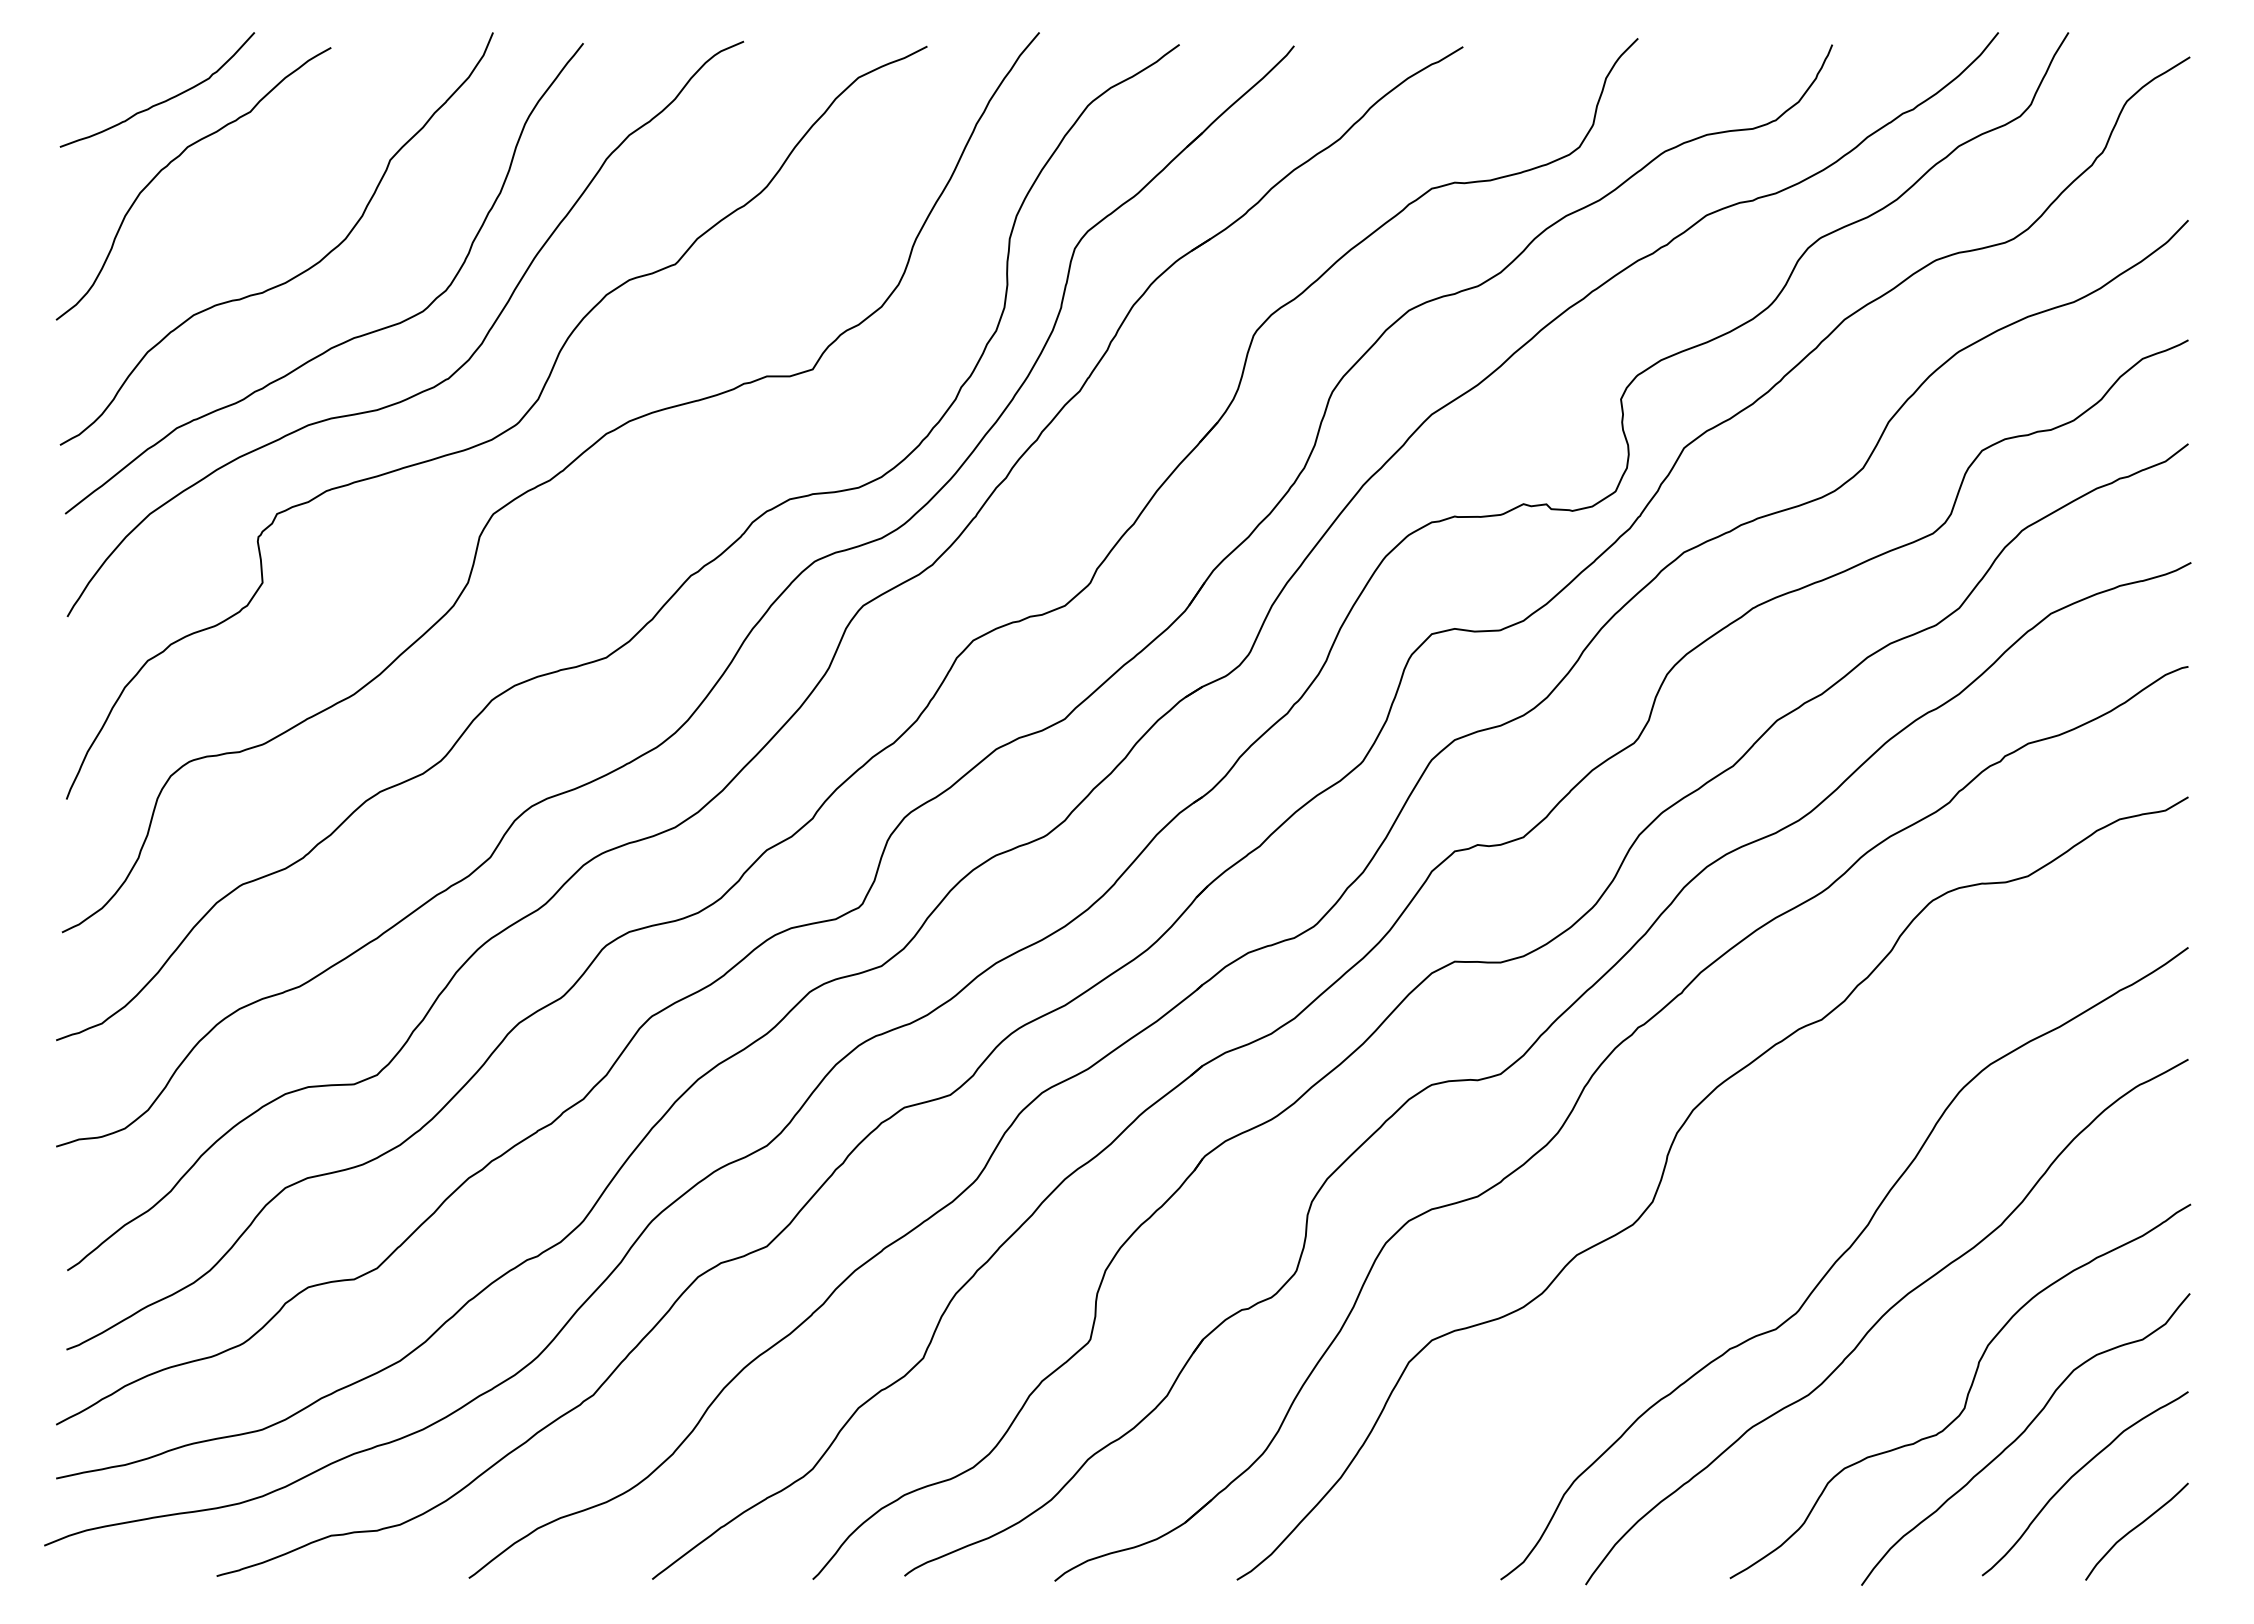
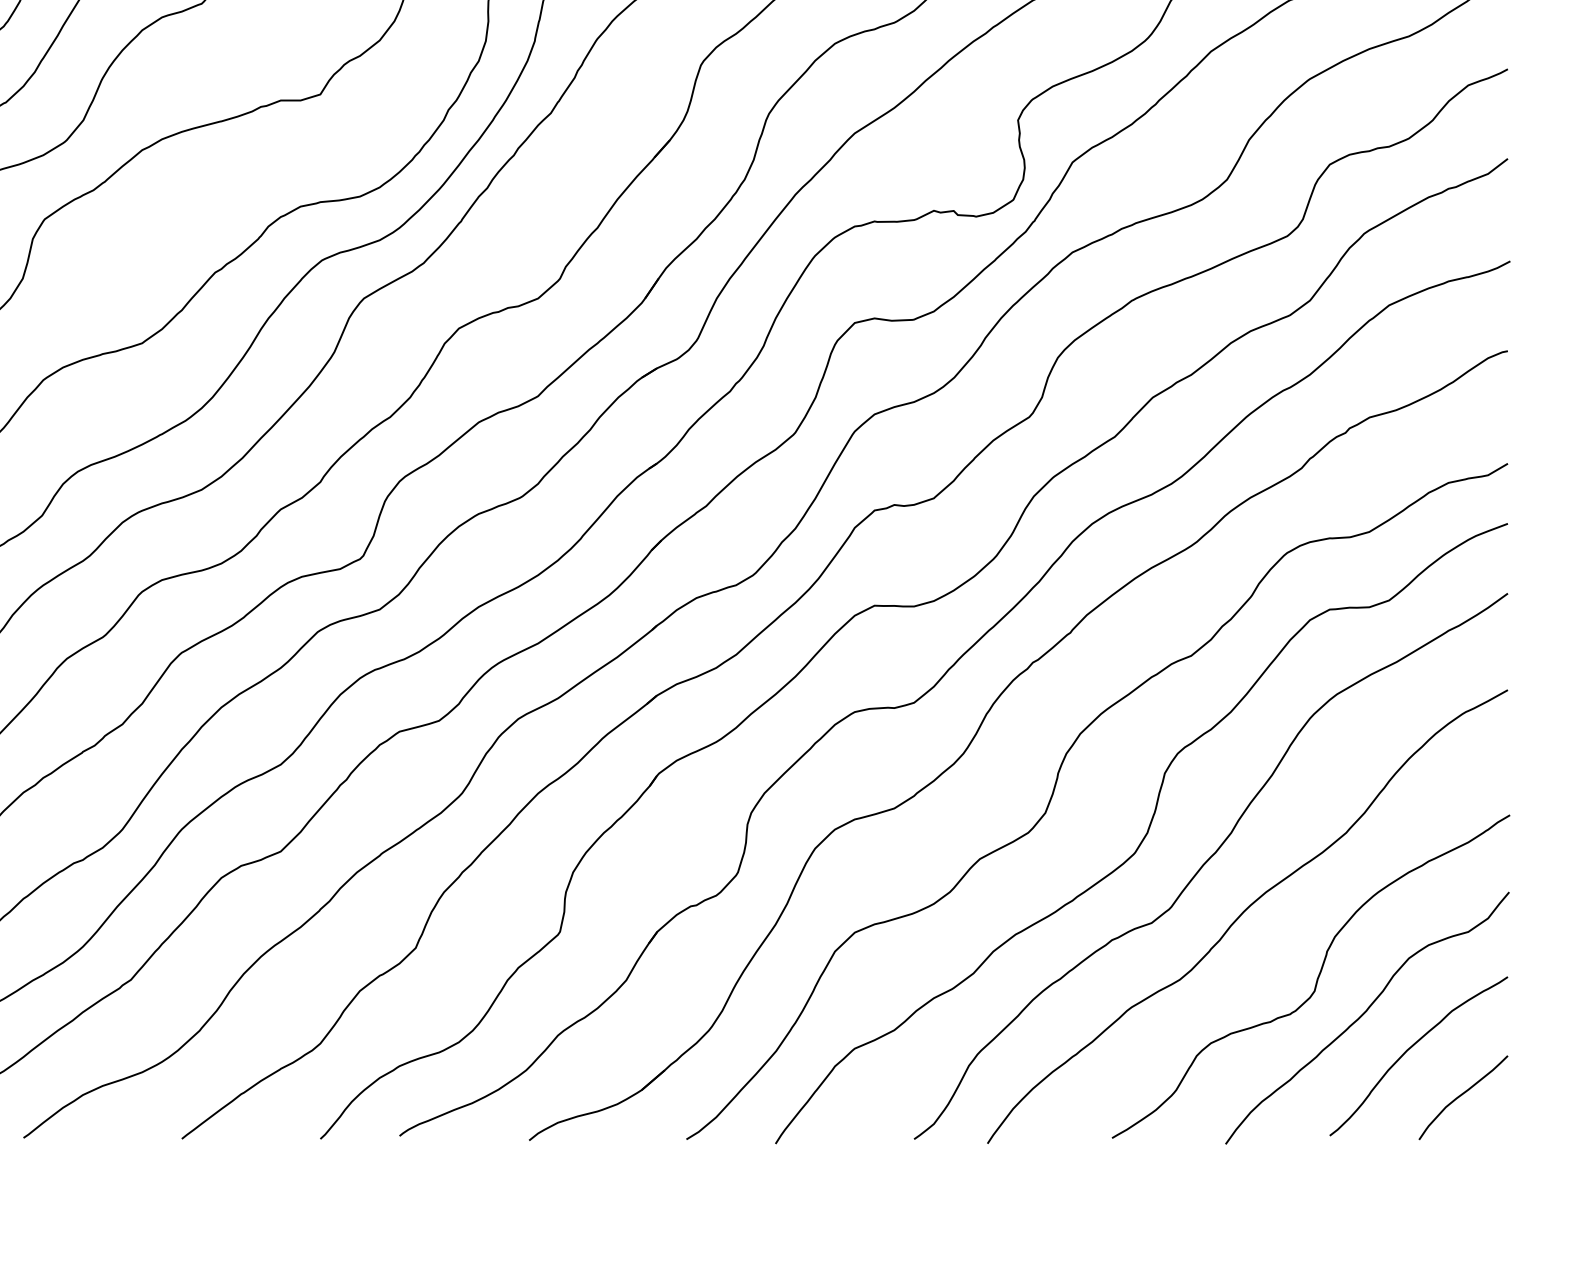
curve: (1767, 1228) -> (1144, 836), added

